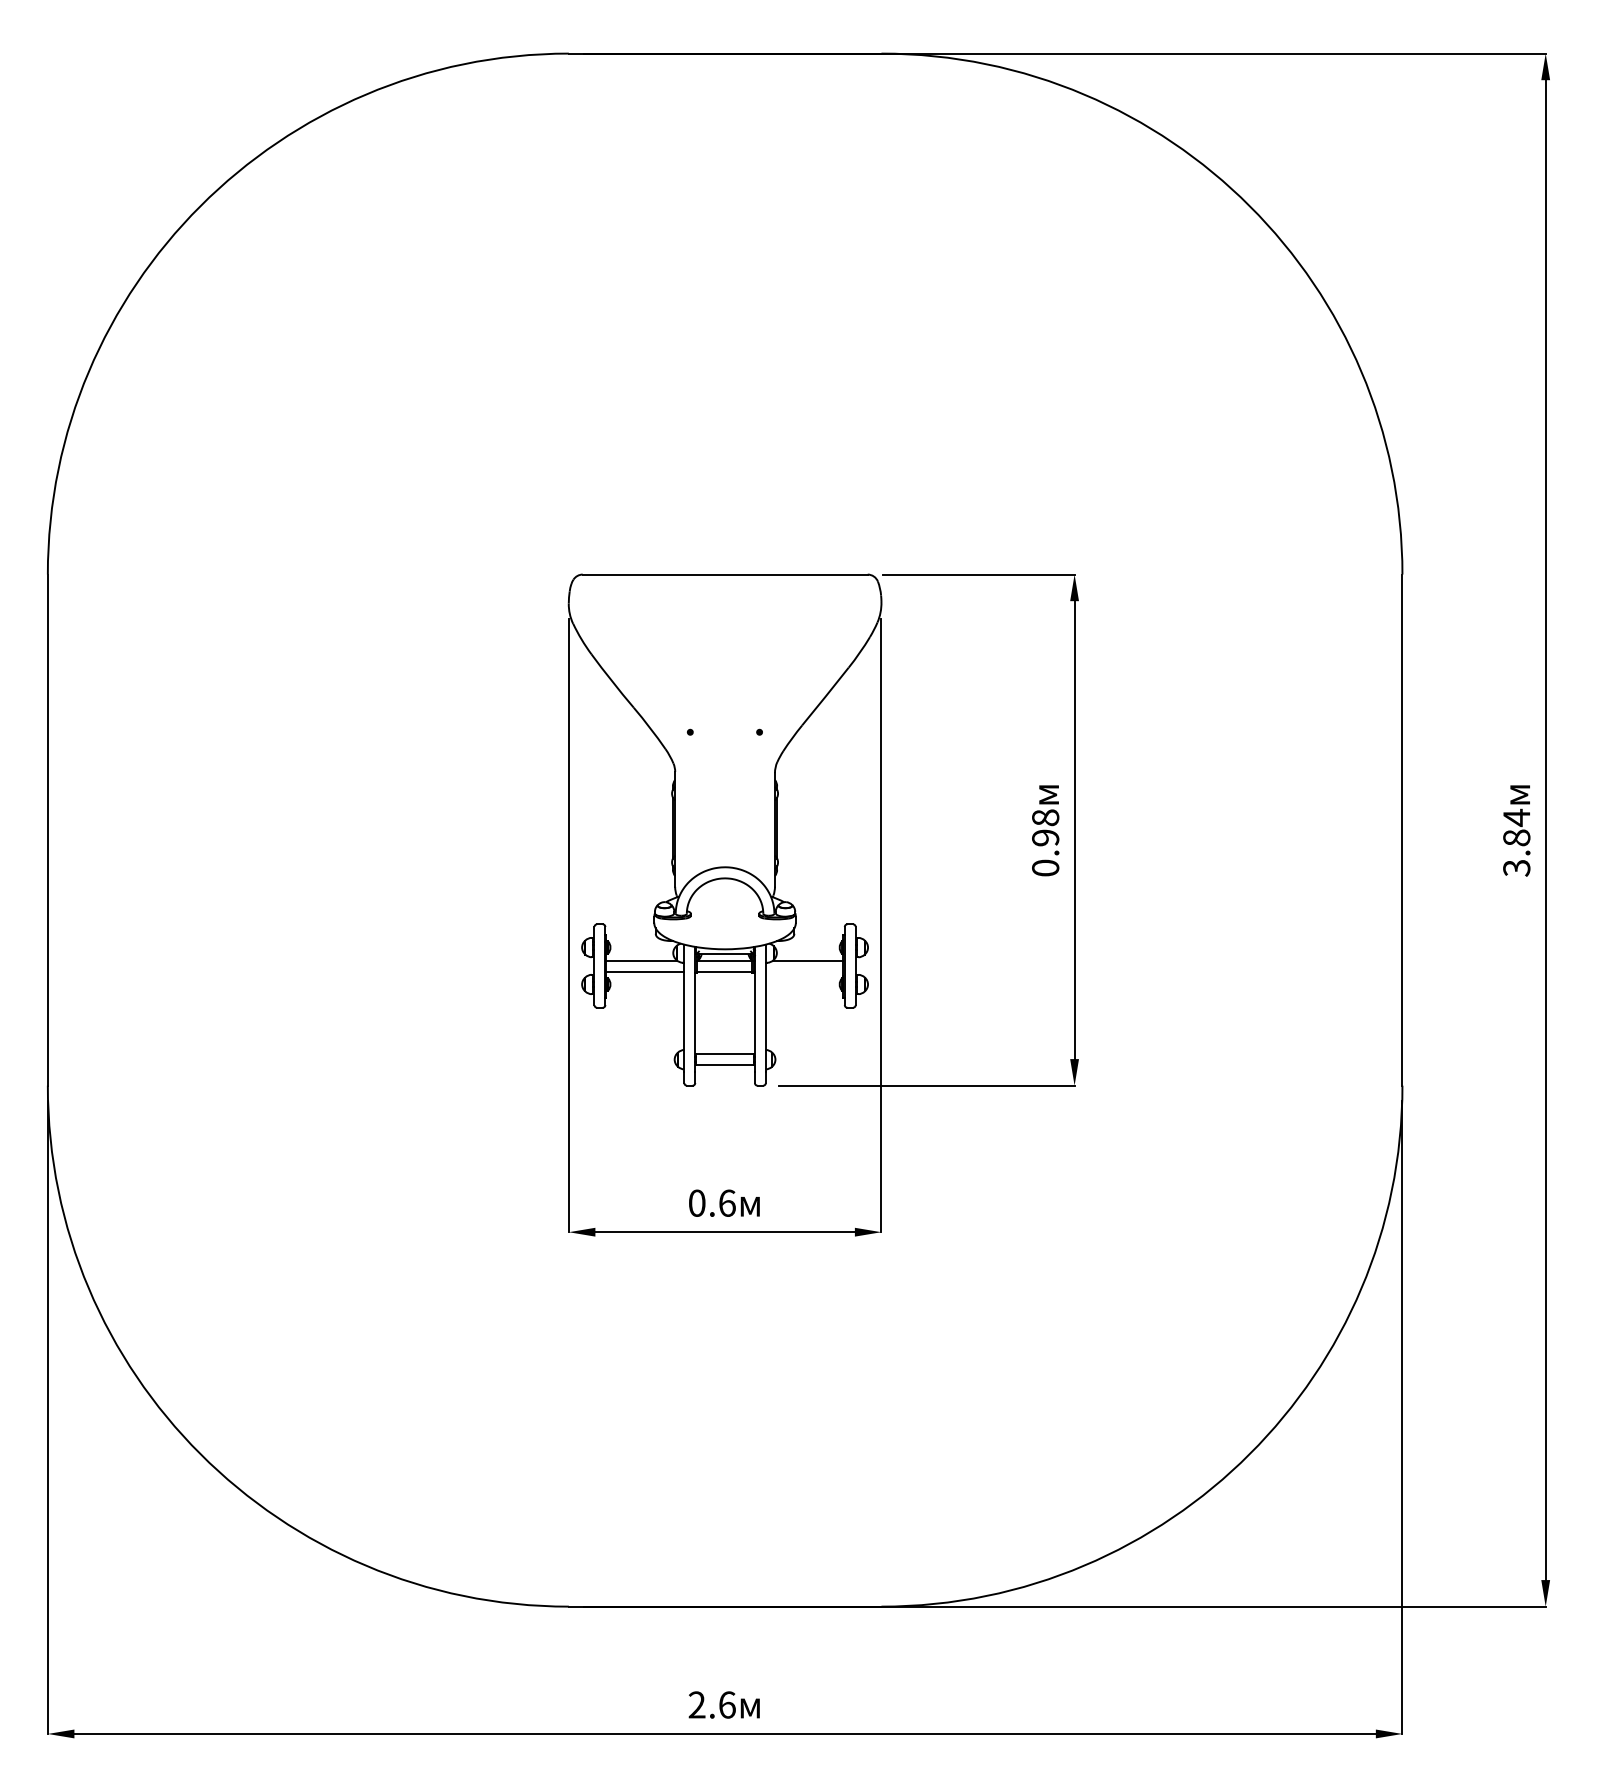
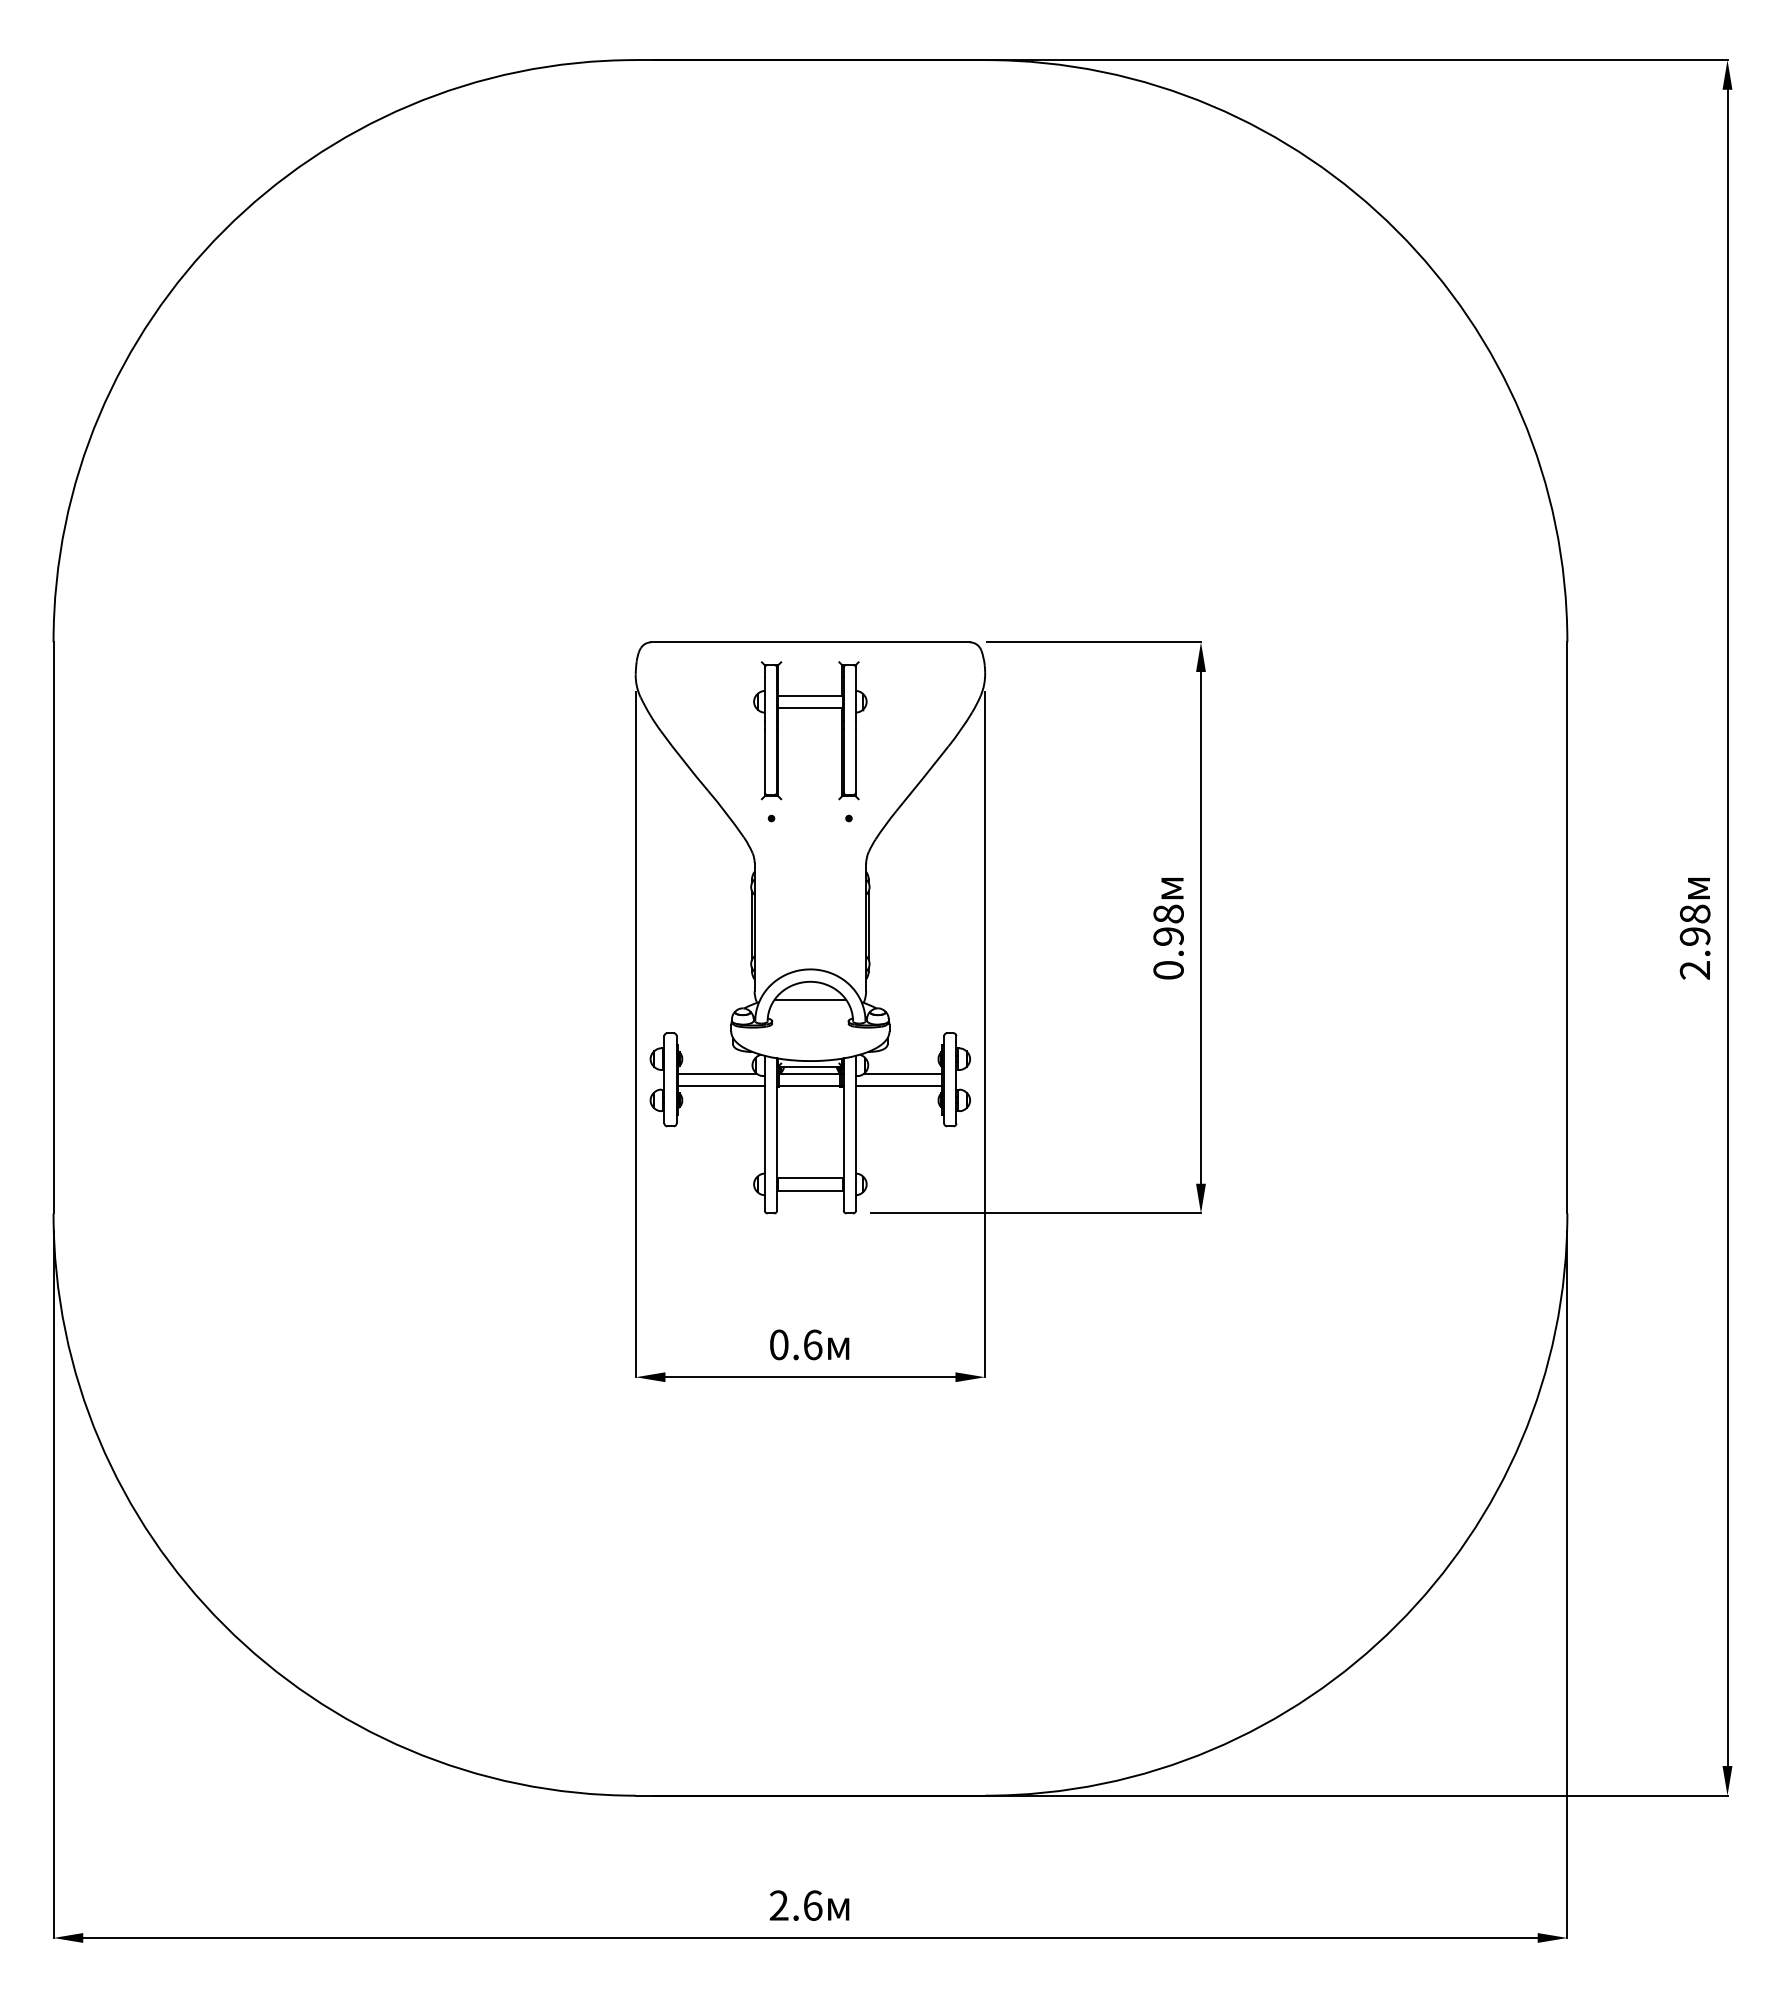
part: (725, 633) -> (810, 708), added
text: (1516, 843) -> (1694, 942), 3.84 -> 2.98
line: (725, 894) -> (810, 999), added
line: (803, 972) -> (898, 1086), added

